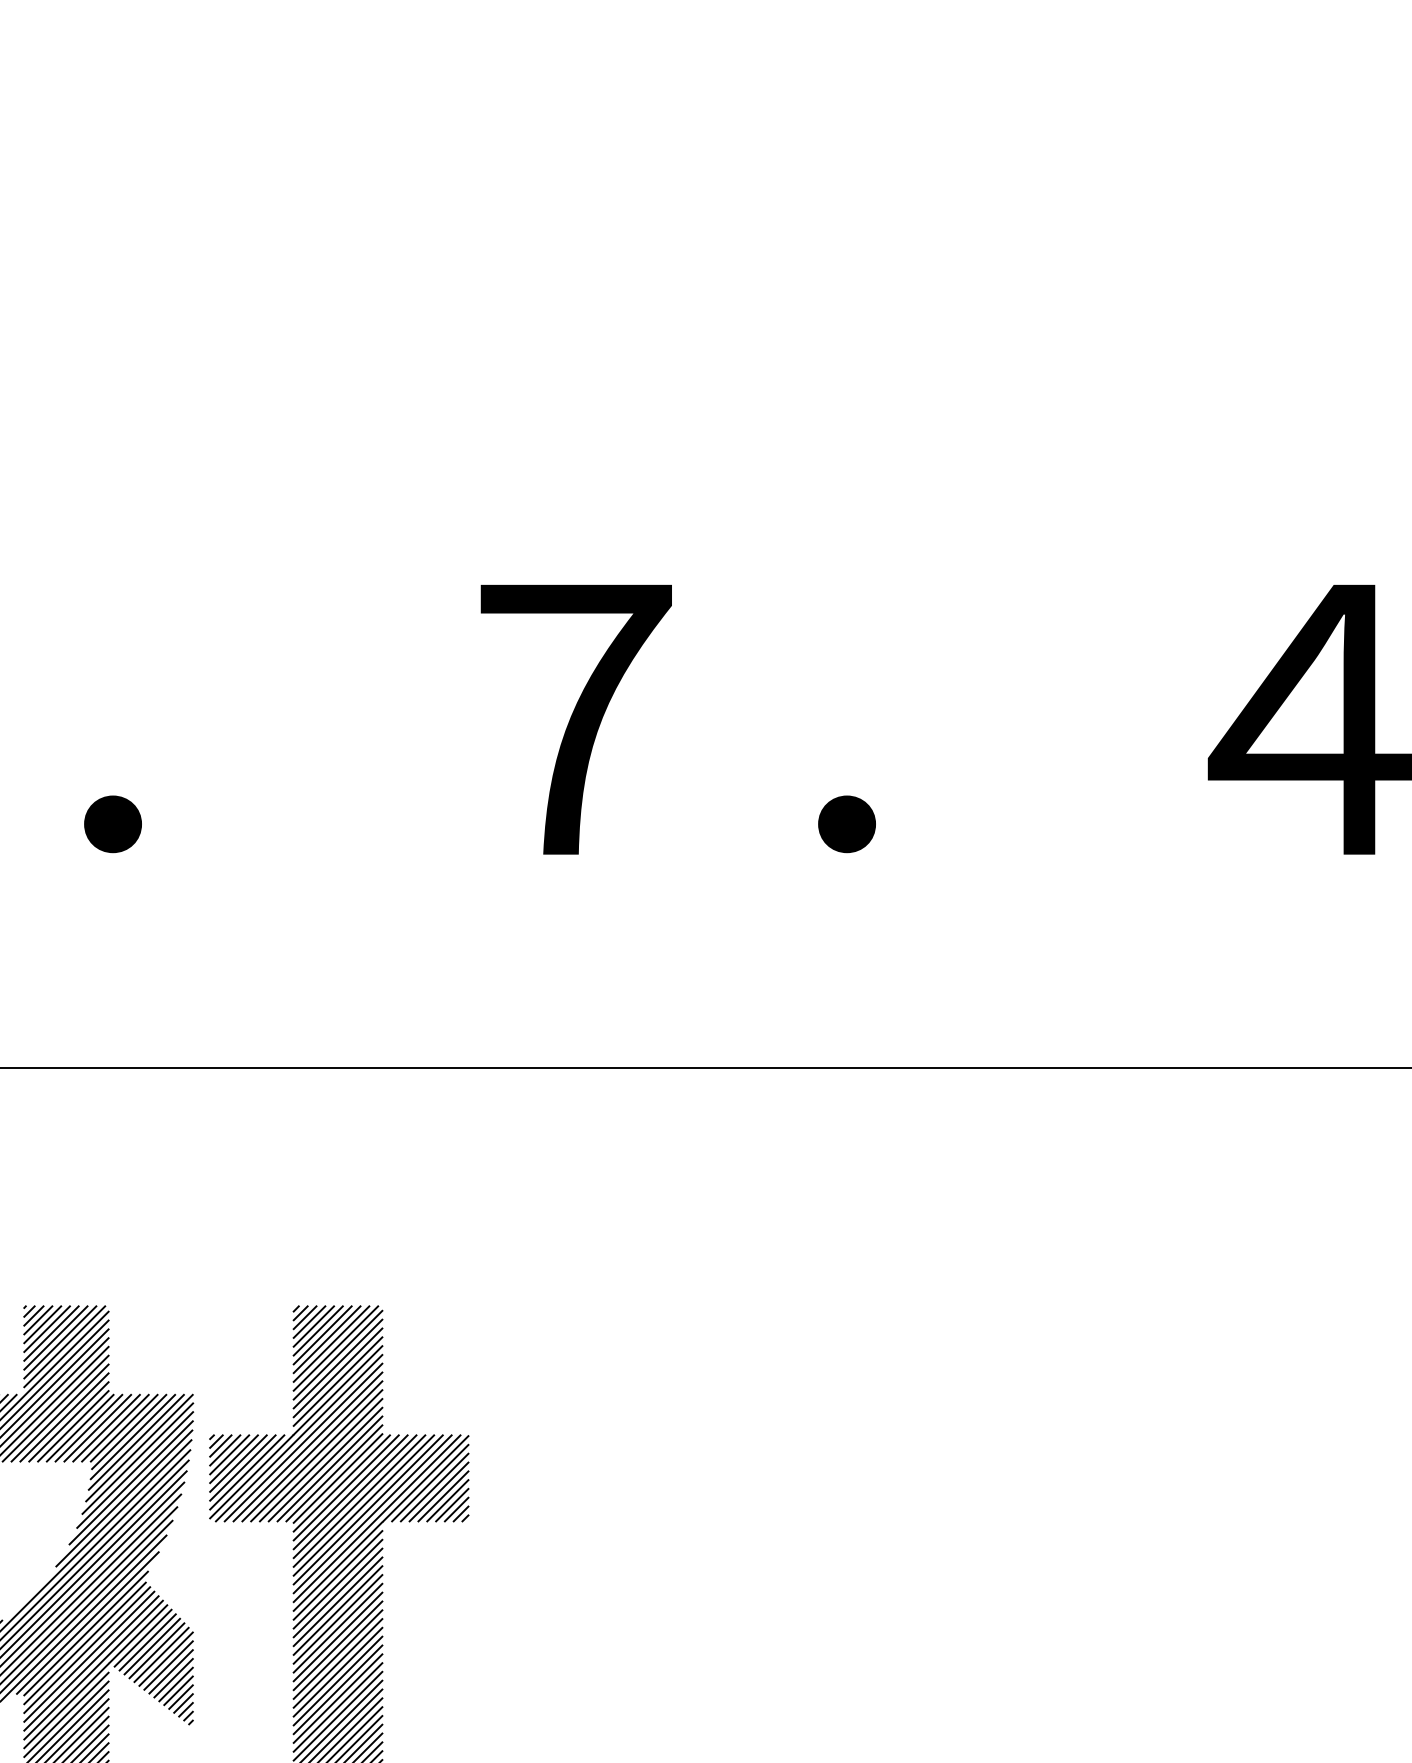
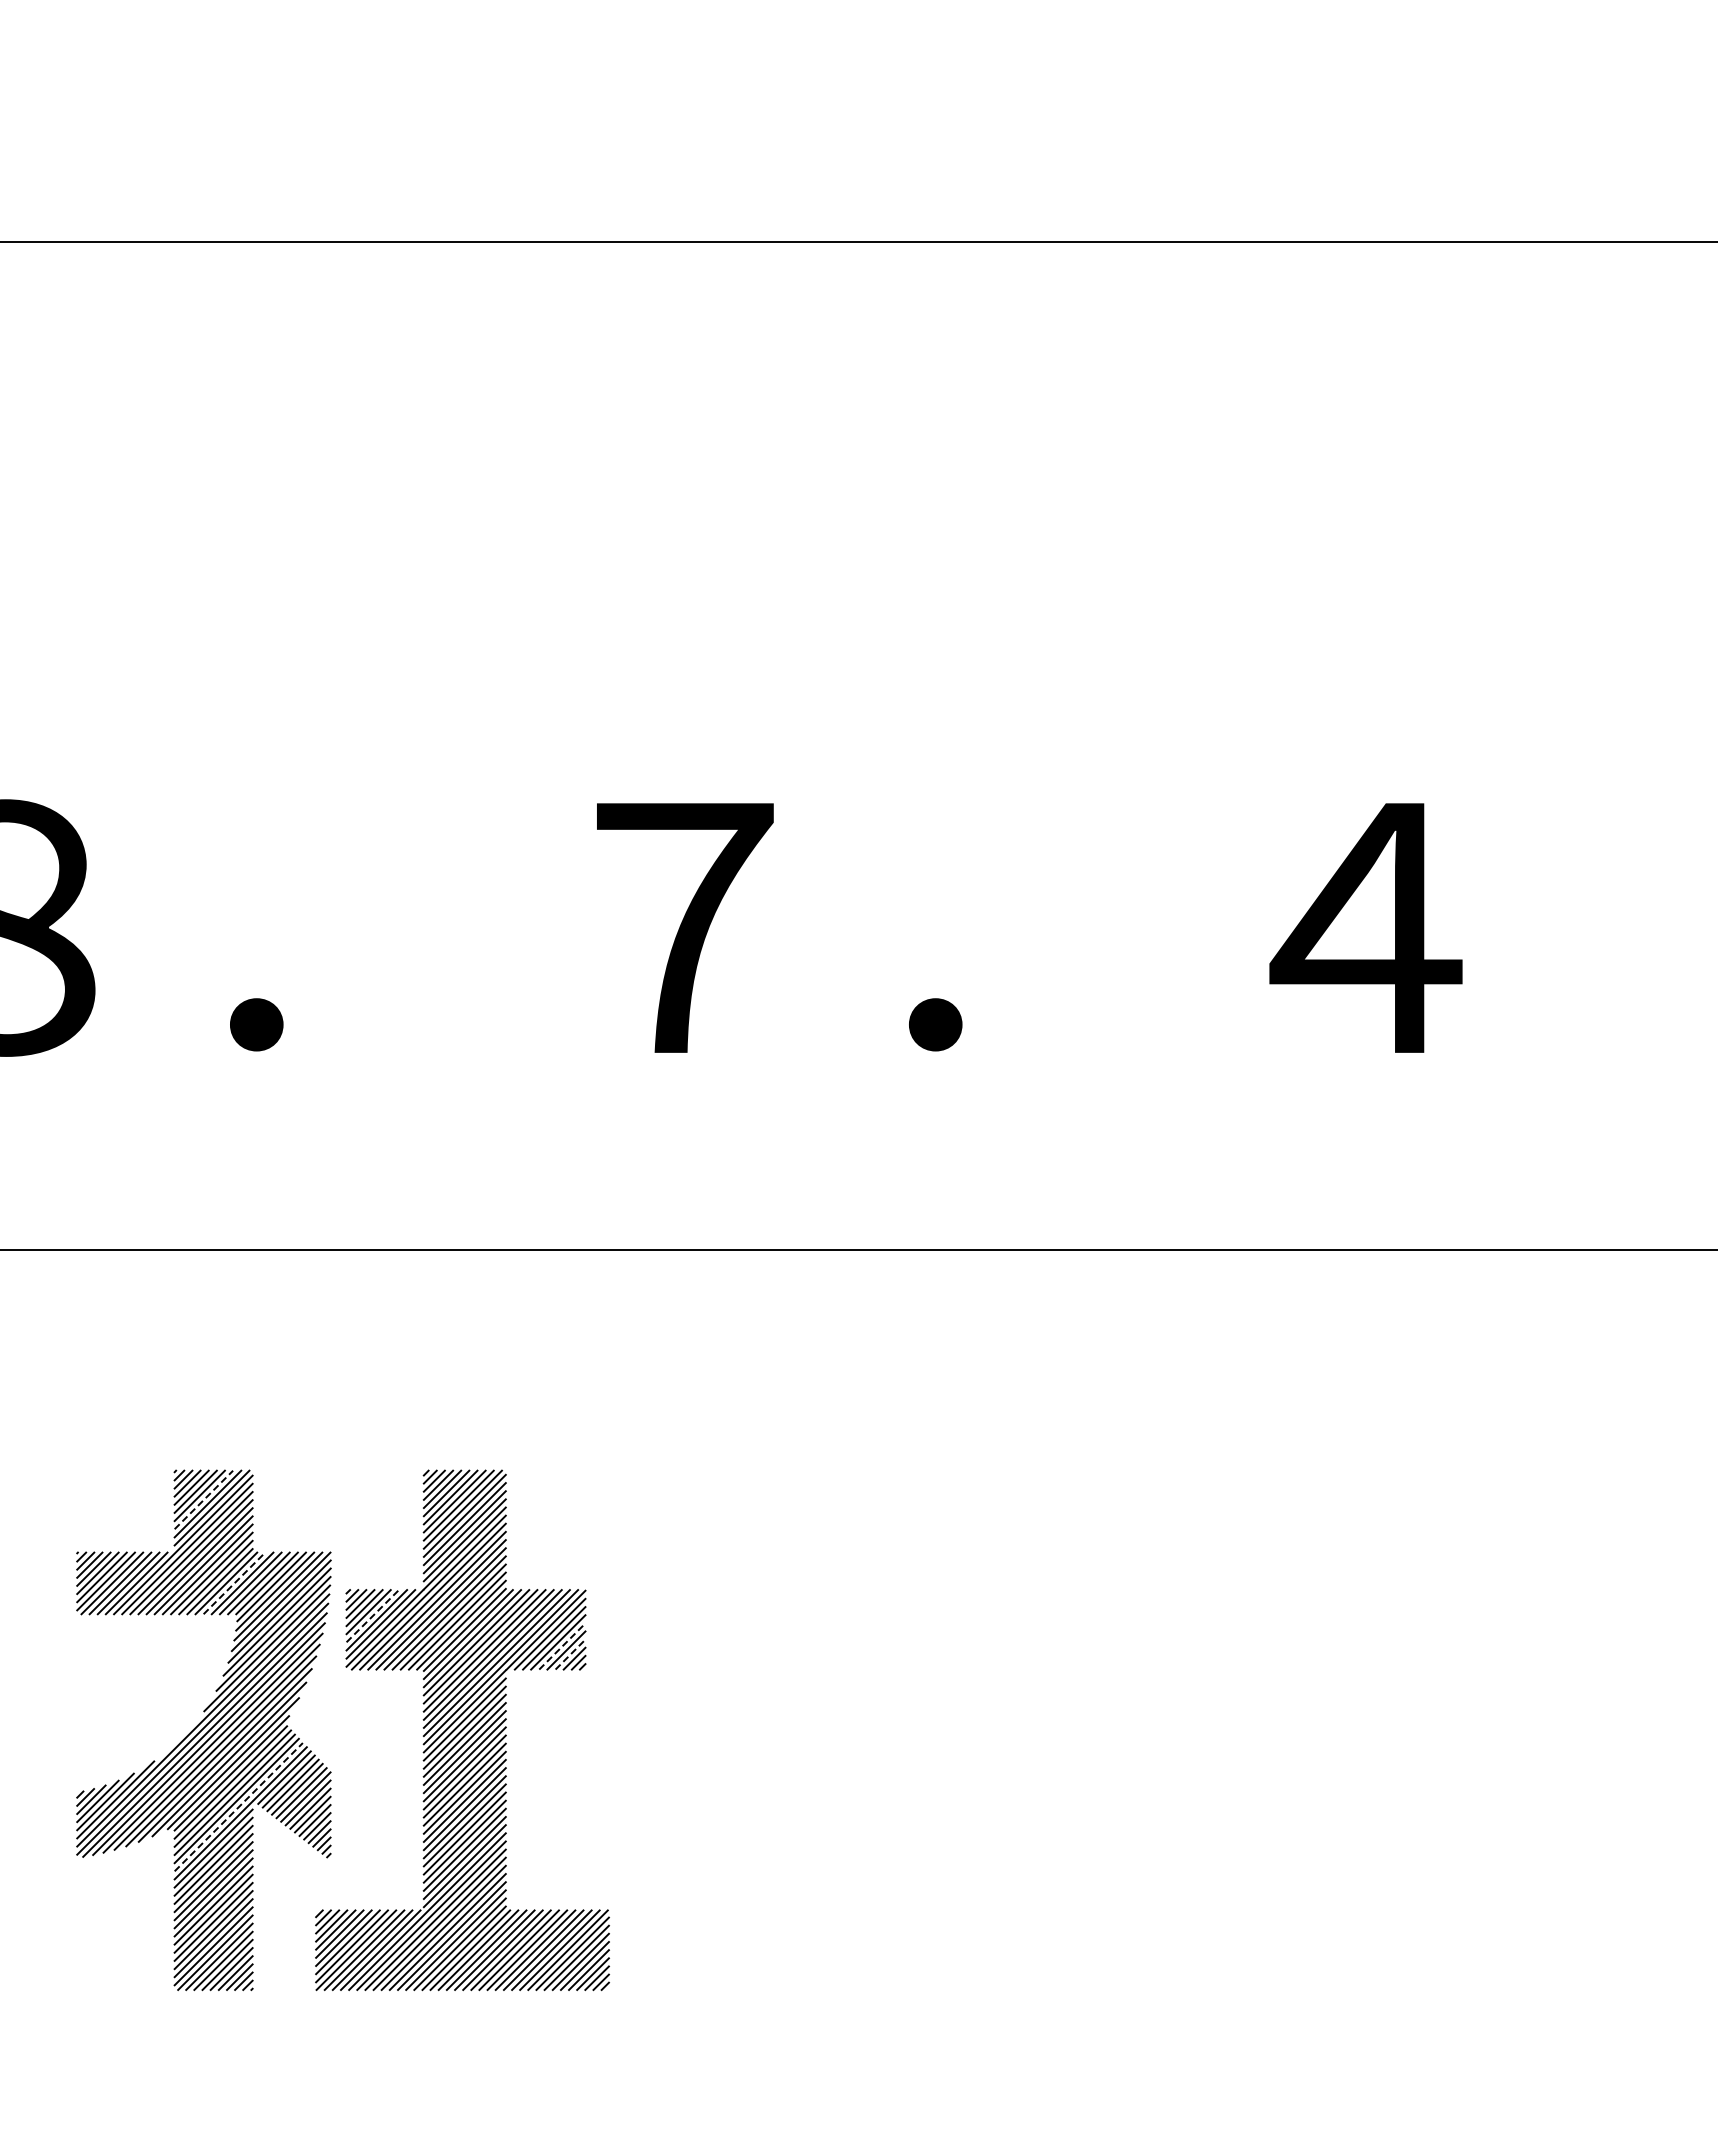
line: (56, 1337) -> (204, 1499), solid -> dashed
line: (88, 1428) -> (234, 1583), solid -> dashed
line: (238, 1463) -> (372, 1616), solid -> dashed
line: (443, 1496) -> (562, 1646), solid -> dashed
line: (452, 1505) -> (570, 1654), solid -> dashed
line: (93, 1670) -> (238, 1807), solid -> dashed

